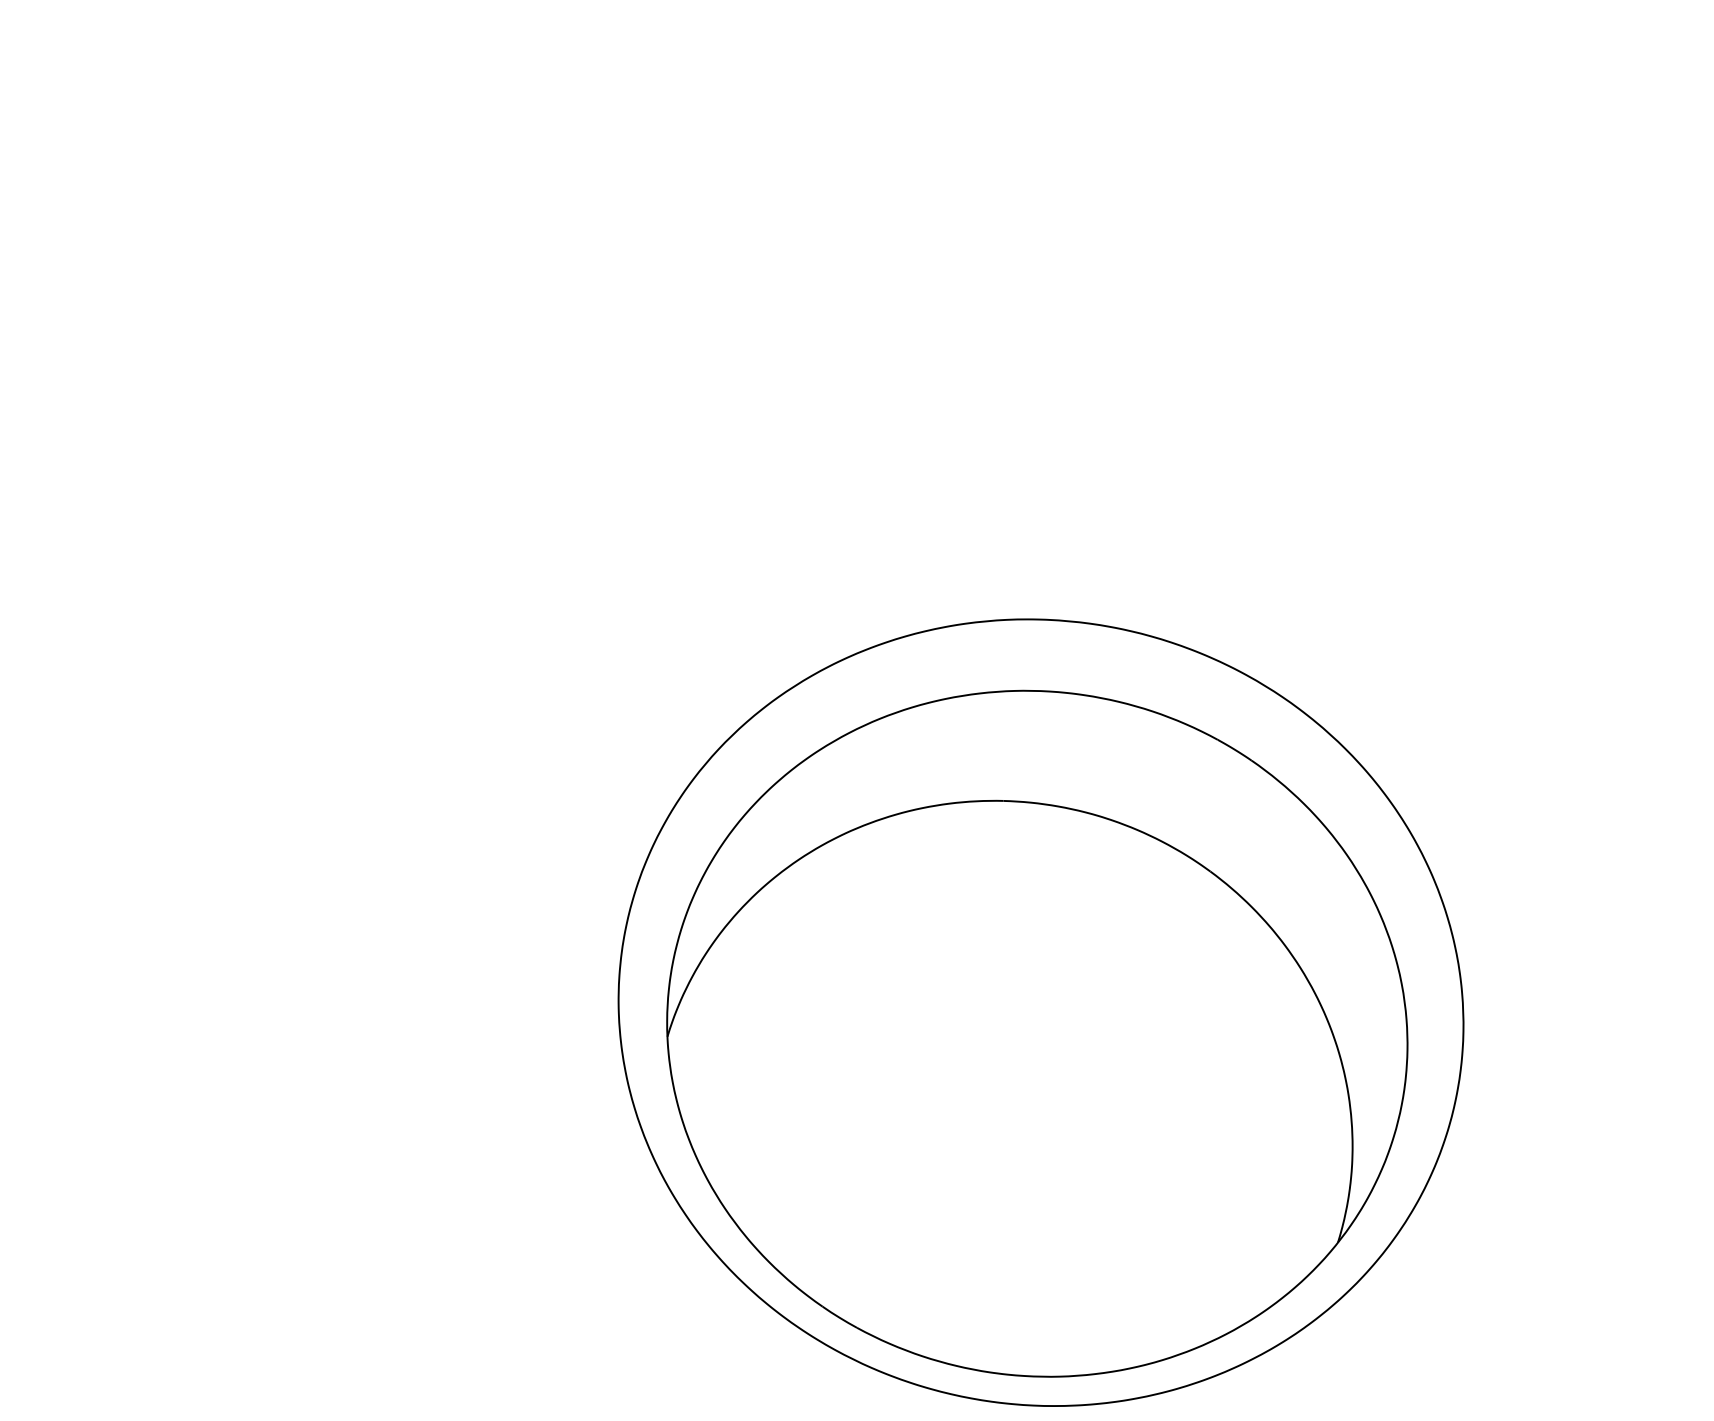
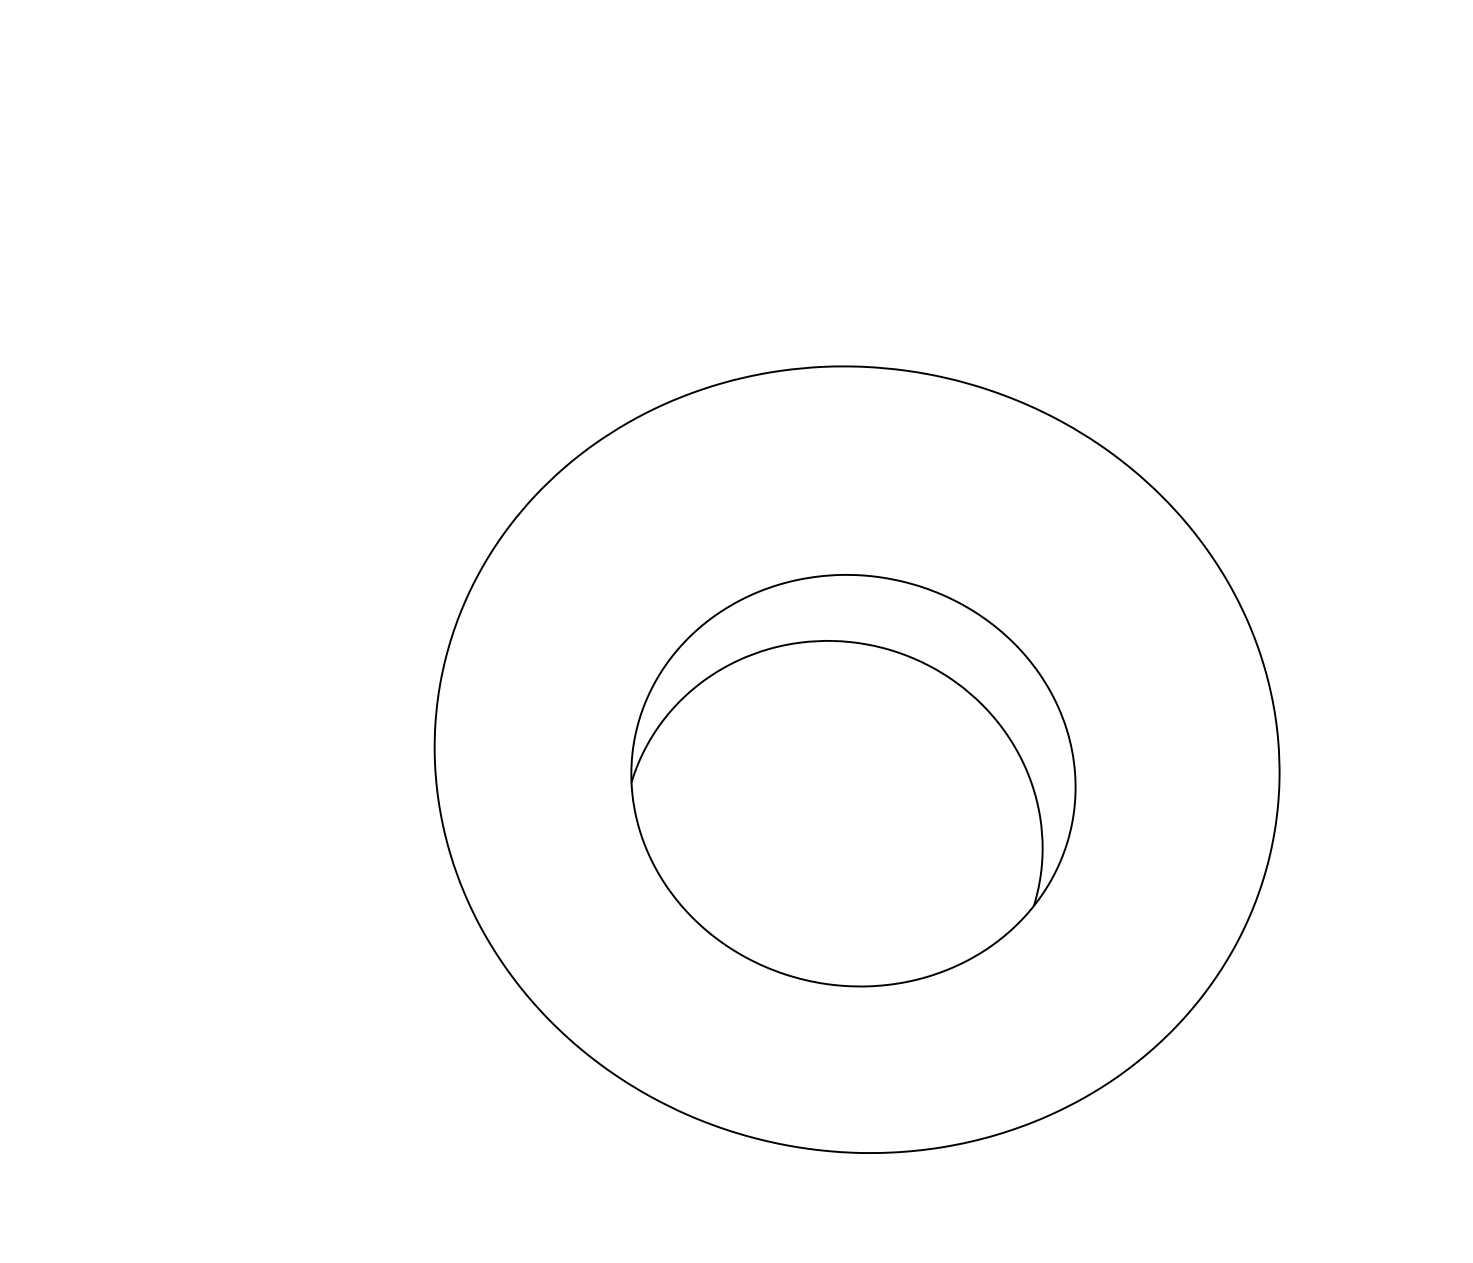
part: (1037, 1033) -> (853, 780), size x0.6

